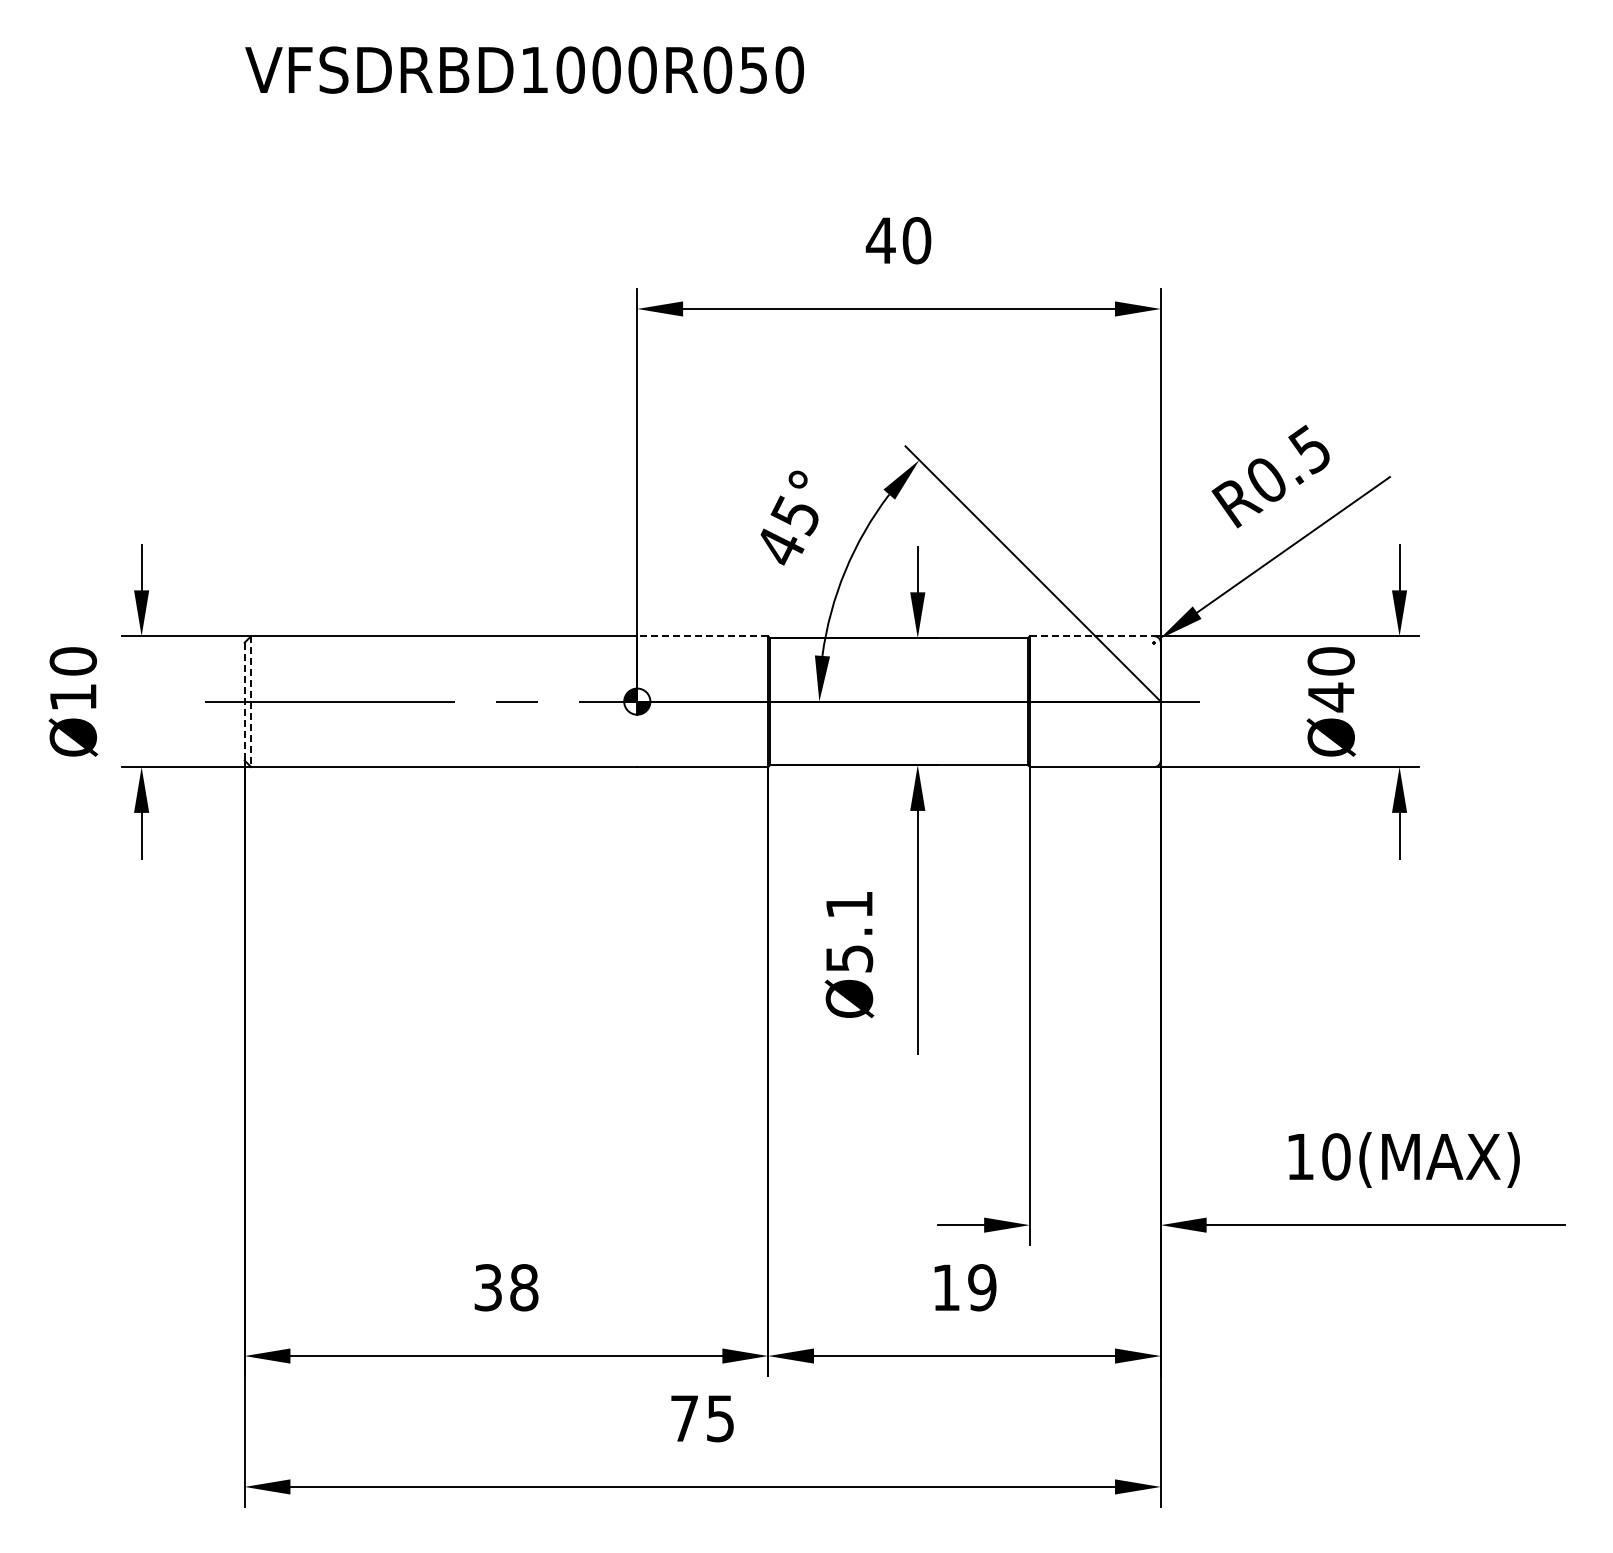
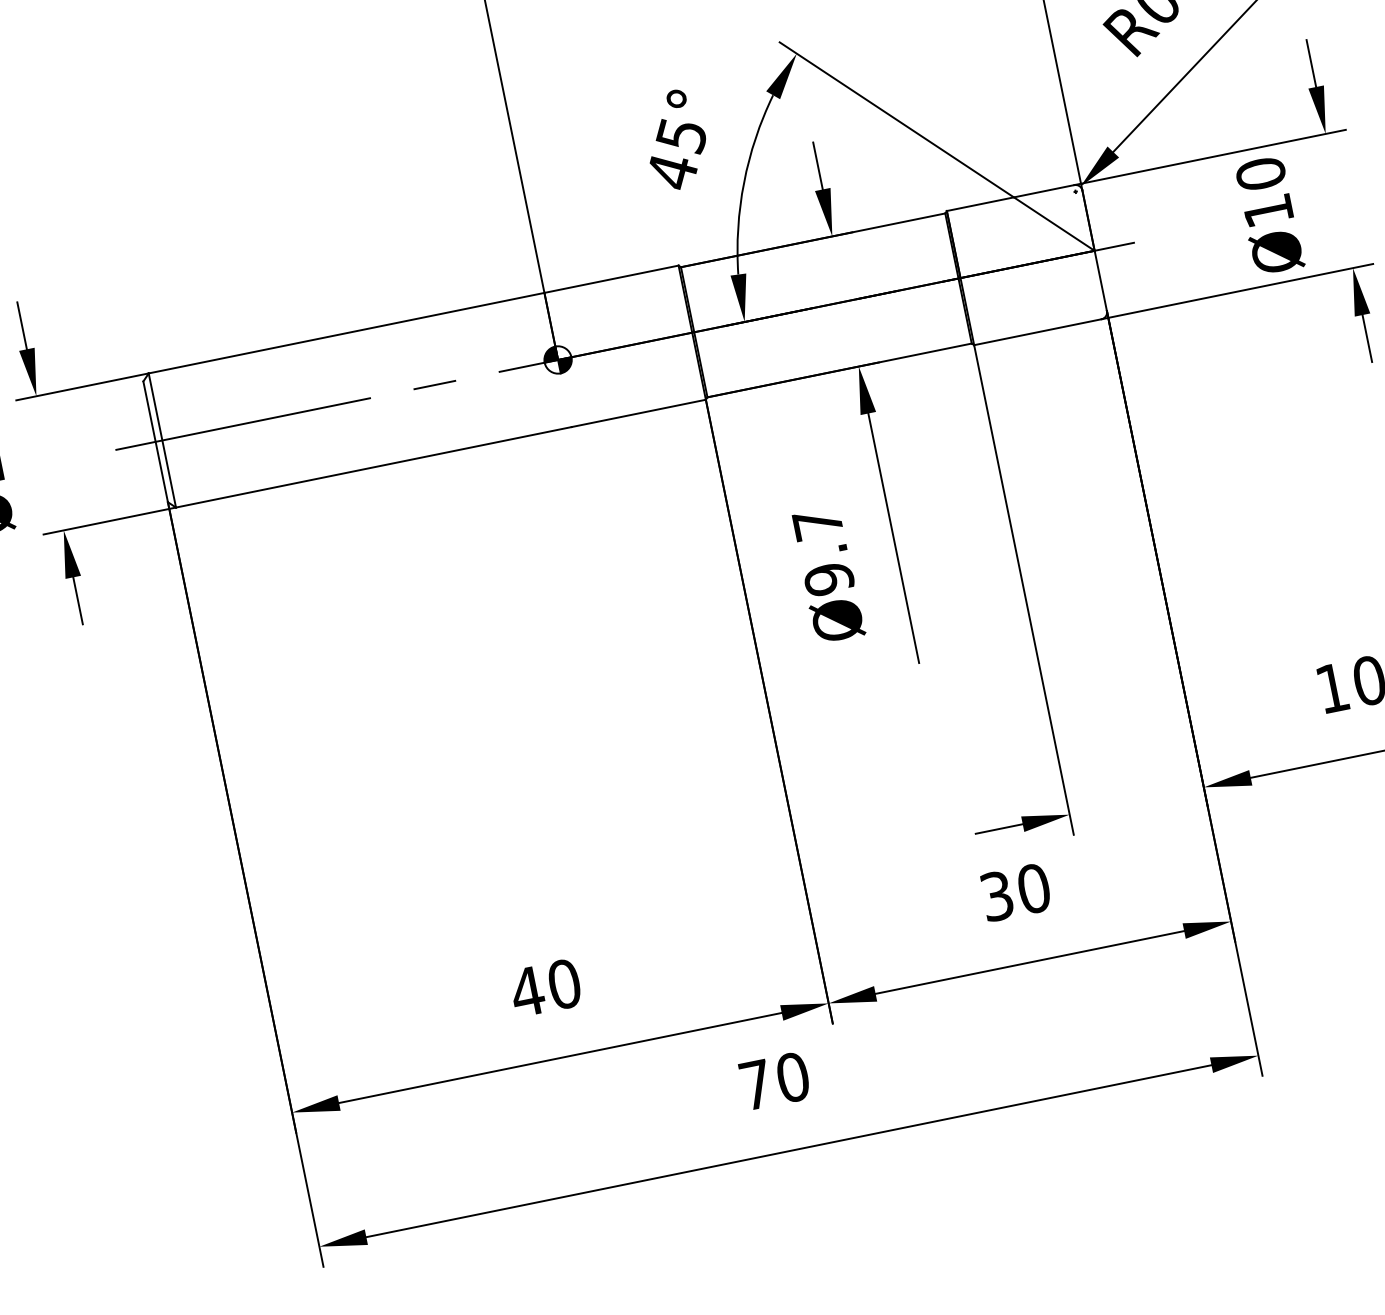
line: (702, 636) -> (611, 279), dashed -> solid
line: (1092, 636) -> (1011, 198), dashed -> solid
text: (1331, 697) -> (1268, 210), Ø40 -> Ø10
line: (244, 701) -> (155, 441), dashed -> solid
line: (251, 702) -> (162, 441), dashed -> solid
text: (848, 932) -> (822, 552), Ø5.1 -> Ø9.7
text: (505, 1287) -> (545, 987), 38 -> 40
text: (964, 1287) -> (1015, 892), 19 -> 30
text: (720, 1418) -> (792, 1077), 75 -> 70

